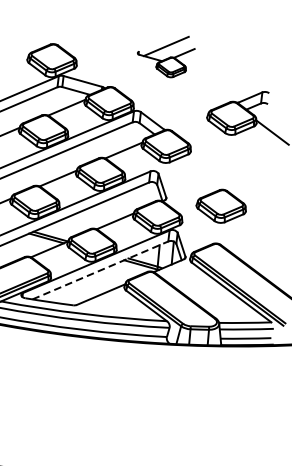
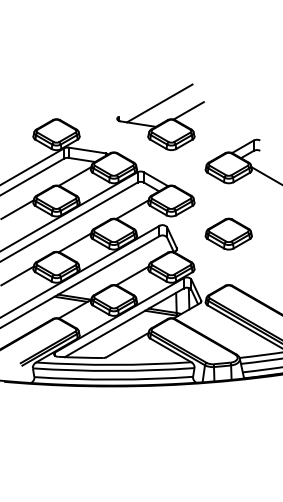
part: (165, 54) -> (160, 116), size x1.67
part: (221, 205) -> (228, 233), moved
line: (100, 270) -> (124, 322), dashed -> solid

